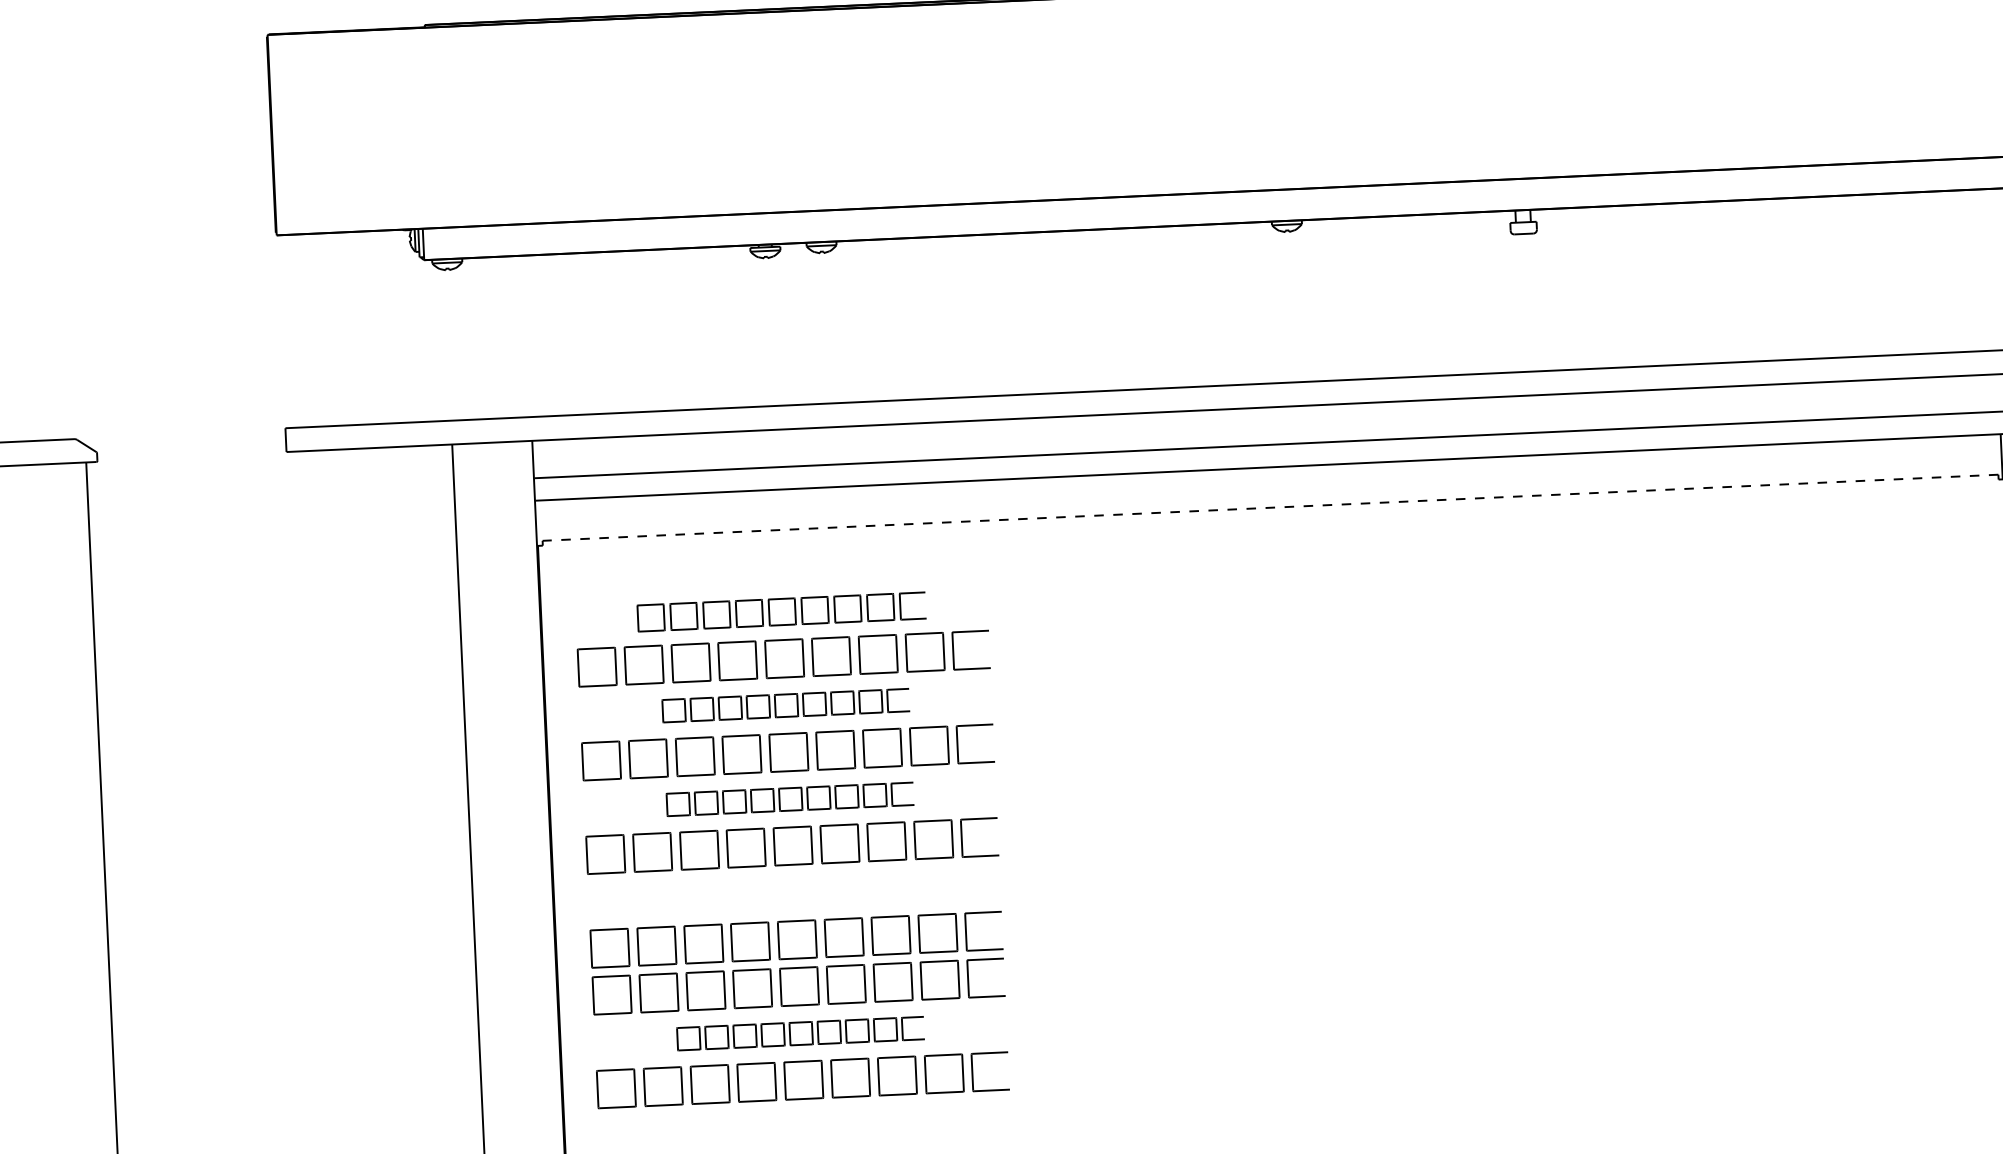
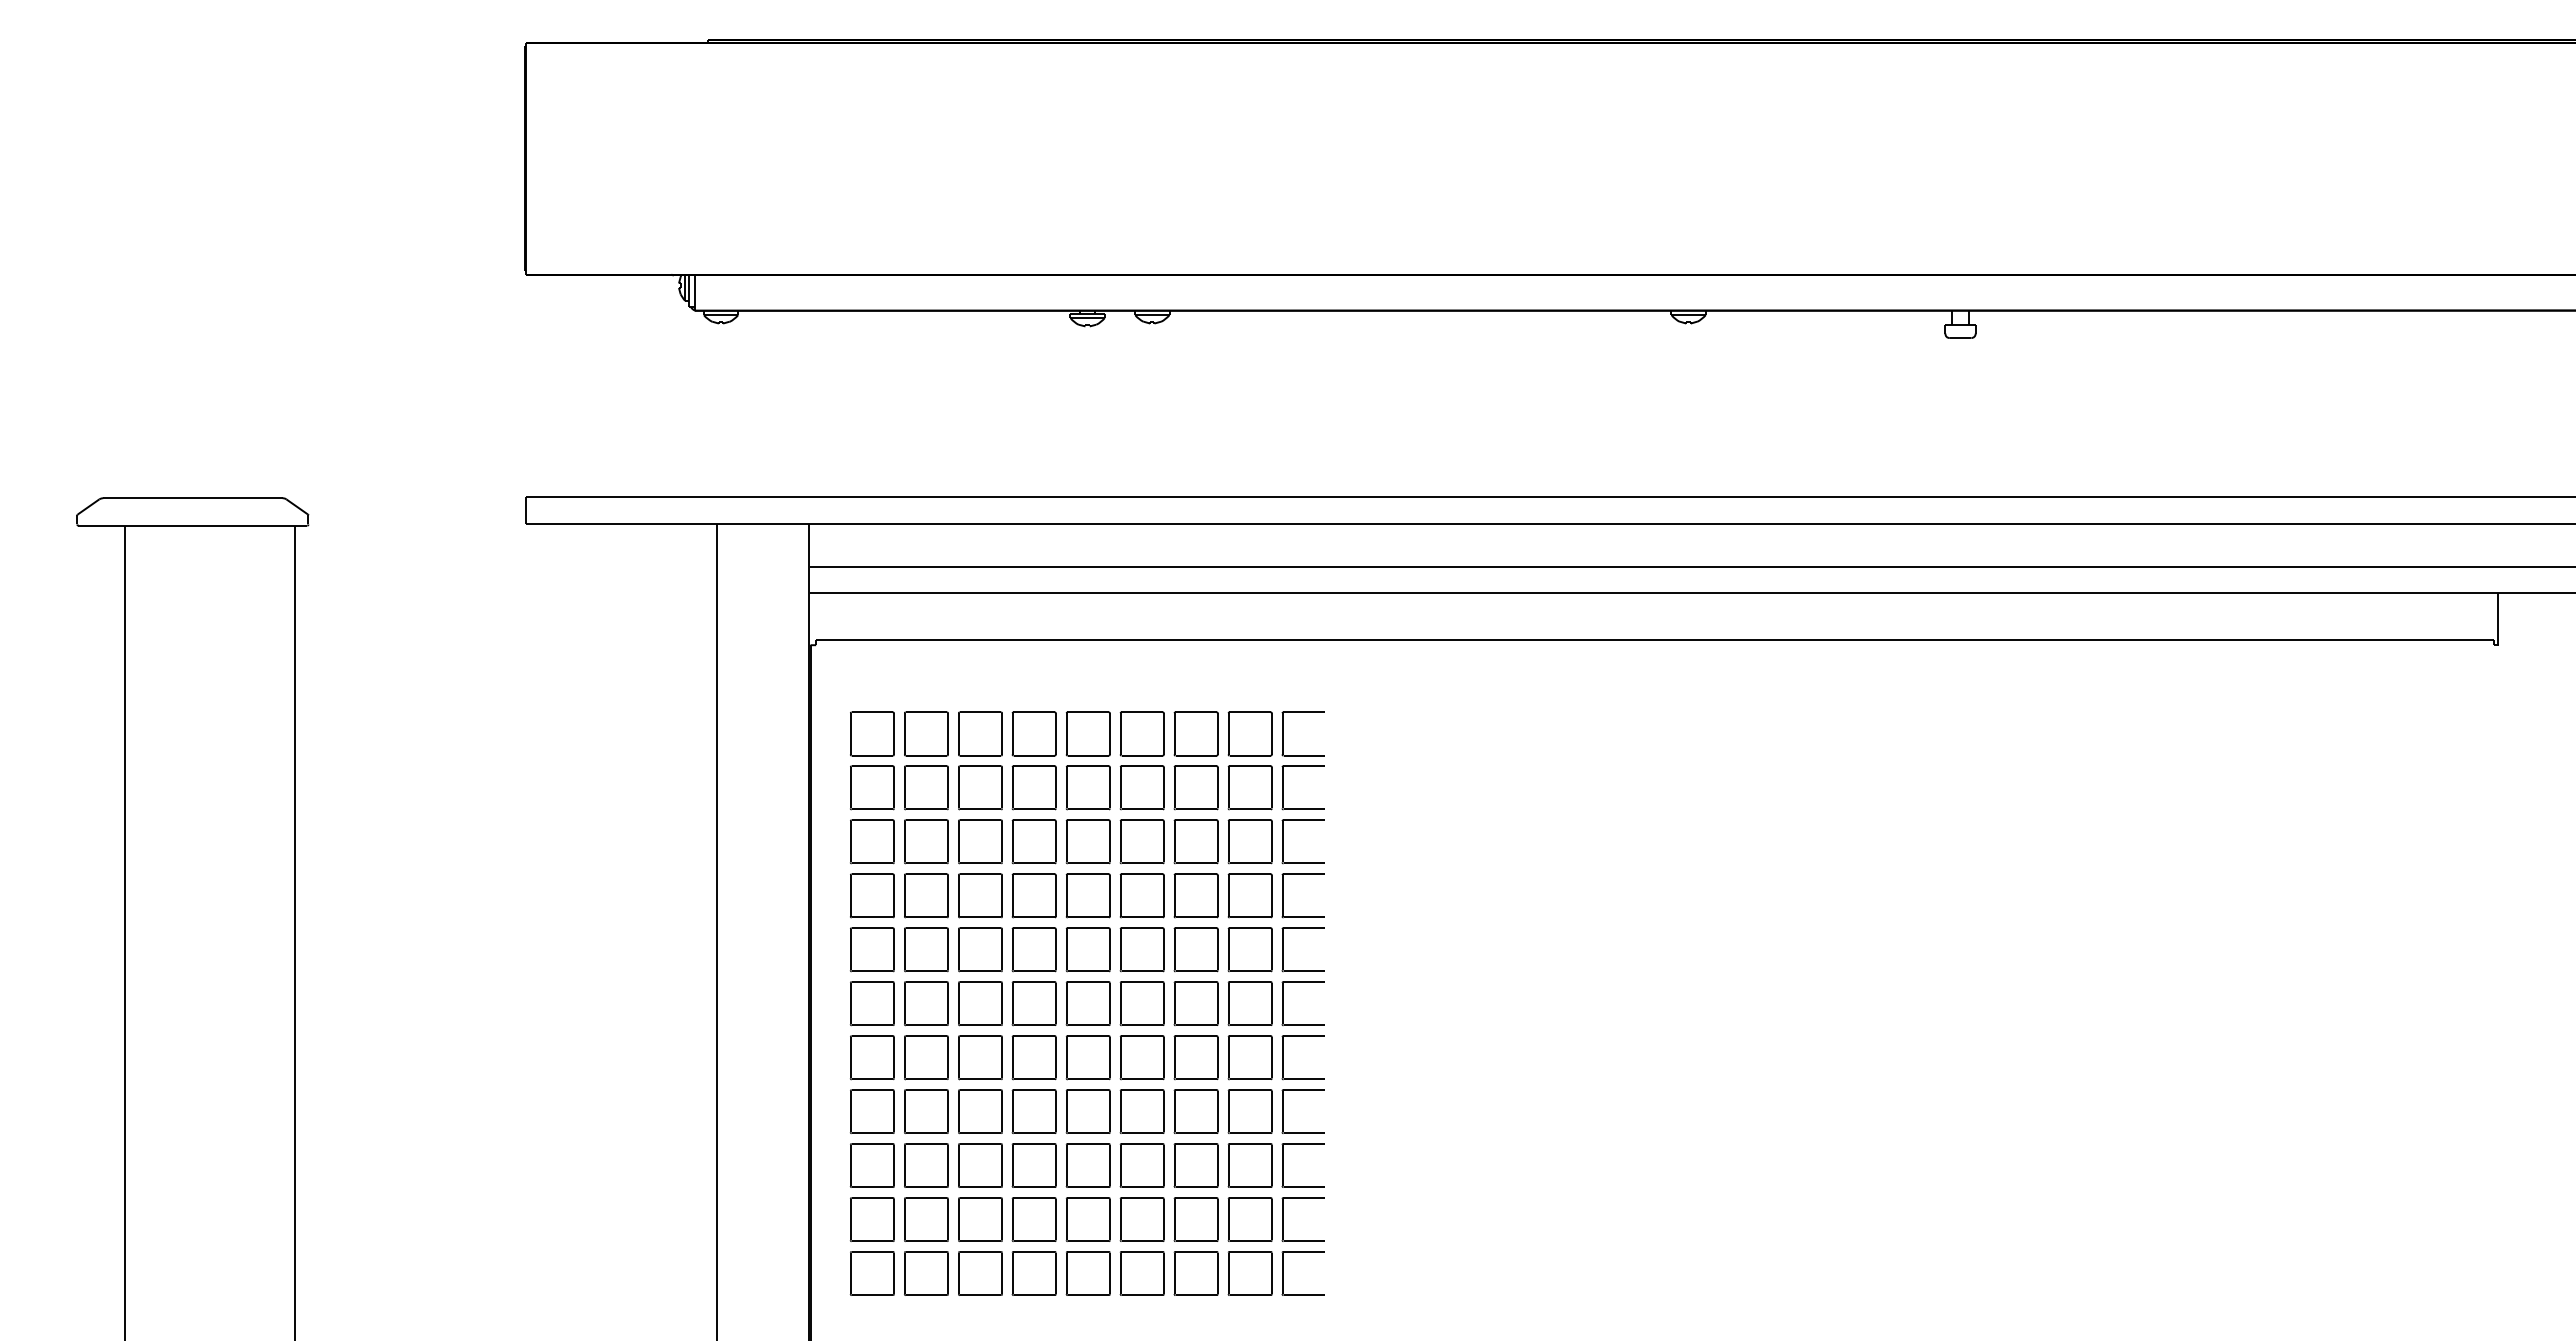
line: (1270, 507) -> (1654, 639), dashed -> solid
part: (781, 611) -> (1087, 733), size x1.43
part: (786, 705) -> (1087, 841), size x1.67
part: (790, 799) -> (1087, 949), size x1.67
part: (794, 892) -> (1087, 1057), added
part: (800, 1033) -> (1086, 1219), size x1.67

